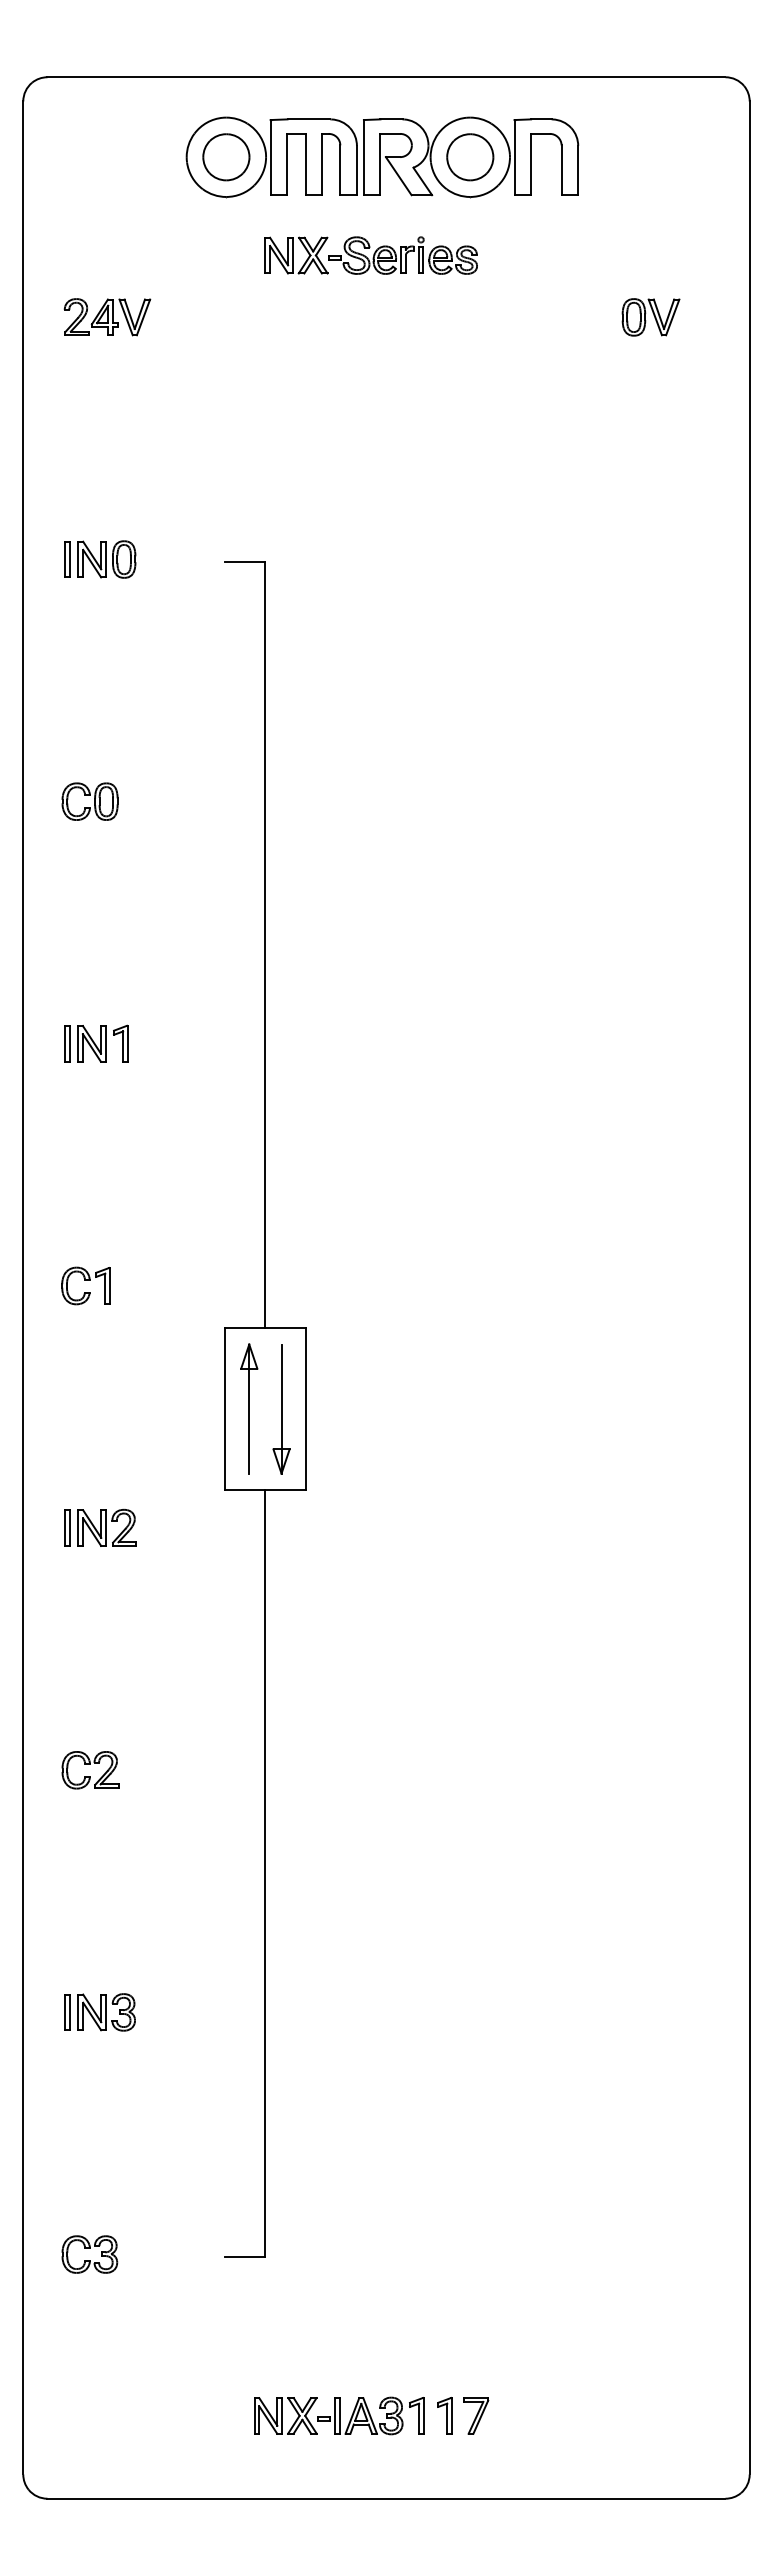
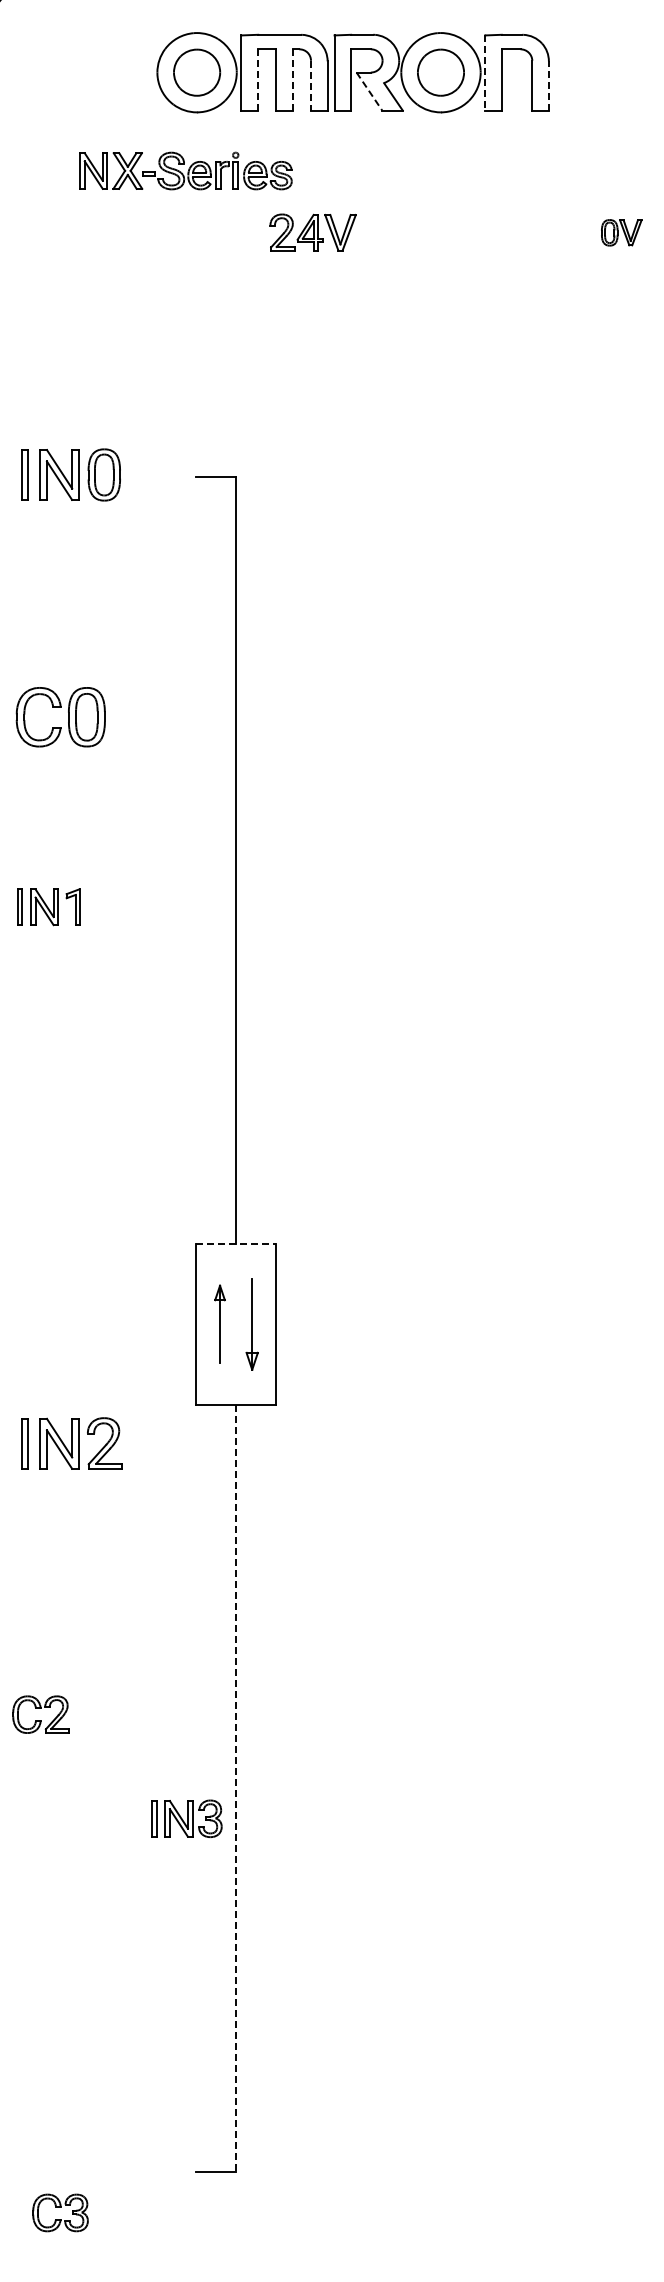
line: (514, 157) -> (485, 72), solid -> dashed
line: (287, 164) -> (258, 79), solid -> dashed
line: (322, 164) -> (293, 79), solid -> dashed
line: (340, 170) -> (311, 85), solid -> dashed
line: (578, 170) -> (549, 85), solid -> dashed
line: (398, 176) -> (369, 91), solid -> dashed
part: (370, 255) -> (185, 170), moved
part: (107, 317) -> (313, 232), moved
part: (650, 317) -> (621, 232), size x0.7
part: (100, 559) -> (71, 474), size x1.4
part: (89, 801) -> (60, 716), size x1.6
part: (96, 1043) -> (49, 906), moved
part: (85, 1285) -> (56, 1200), removed
line: (265, 1328) -> (236, 1243), solid -> dashed
part: (249, 1408) -> (220, 1323), size x0.6
part: (281, 1409) -> (252, 1324), size x0.7
part: (100, 1527) -> (71, 1442), size x1.4
part: (90, 1770) -> (41, 1714), moved
line: (265, 1873) -> (236, 1788), solid -> dashed
part: (99, 2012) -> (186, 1818), moved
part: (89, 2254) -> (60, 2212), moved

